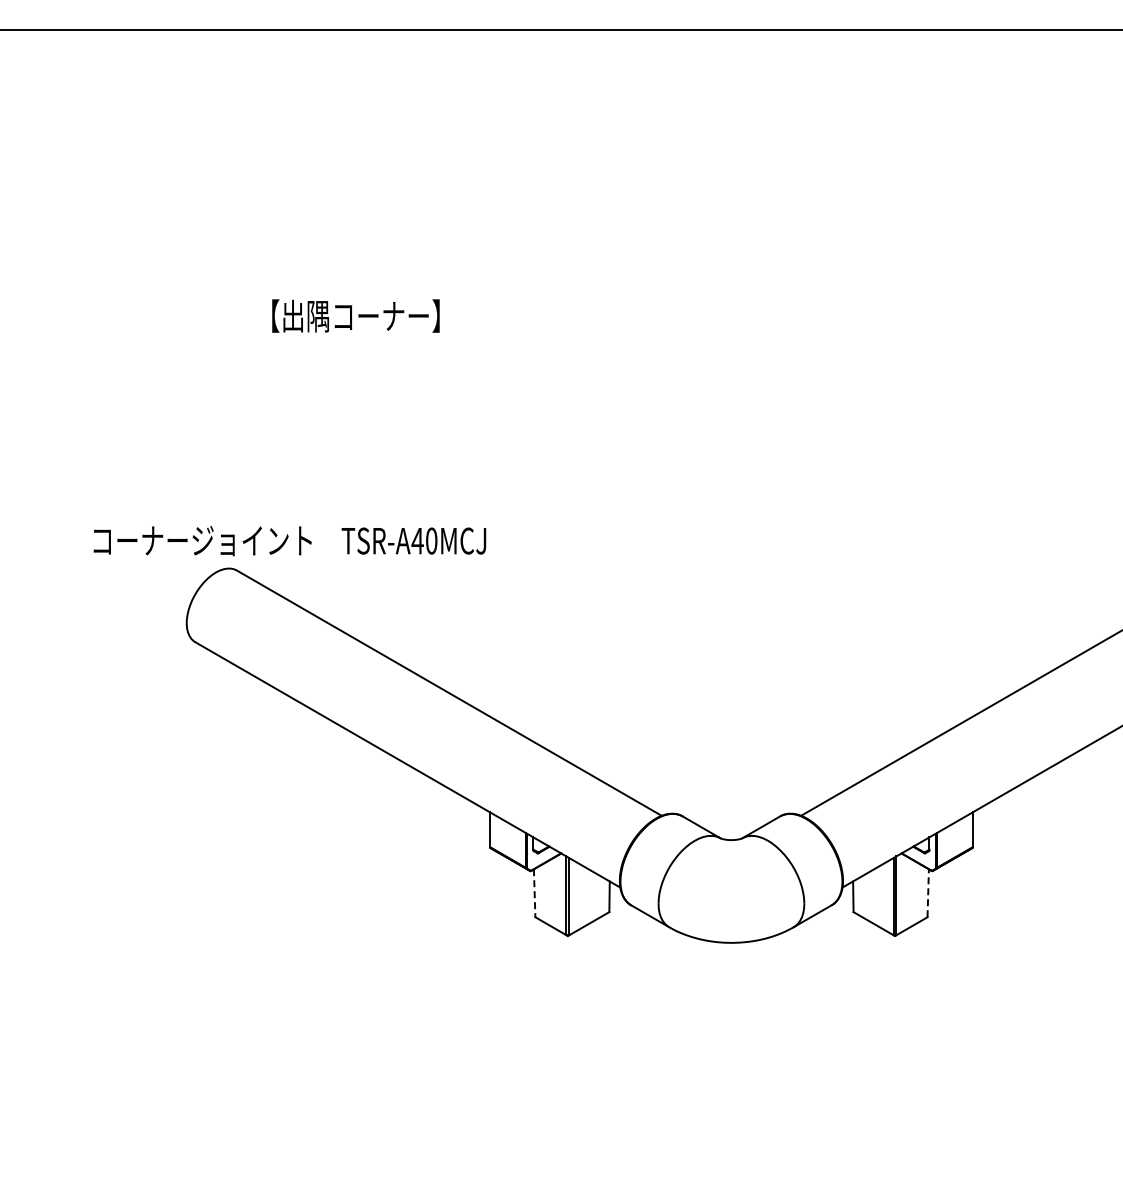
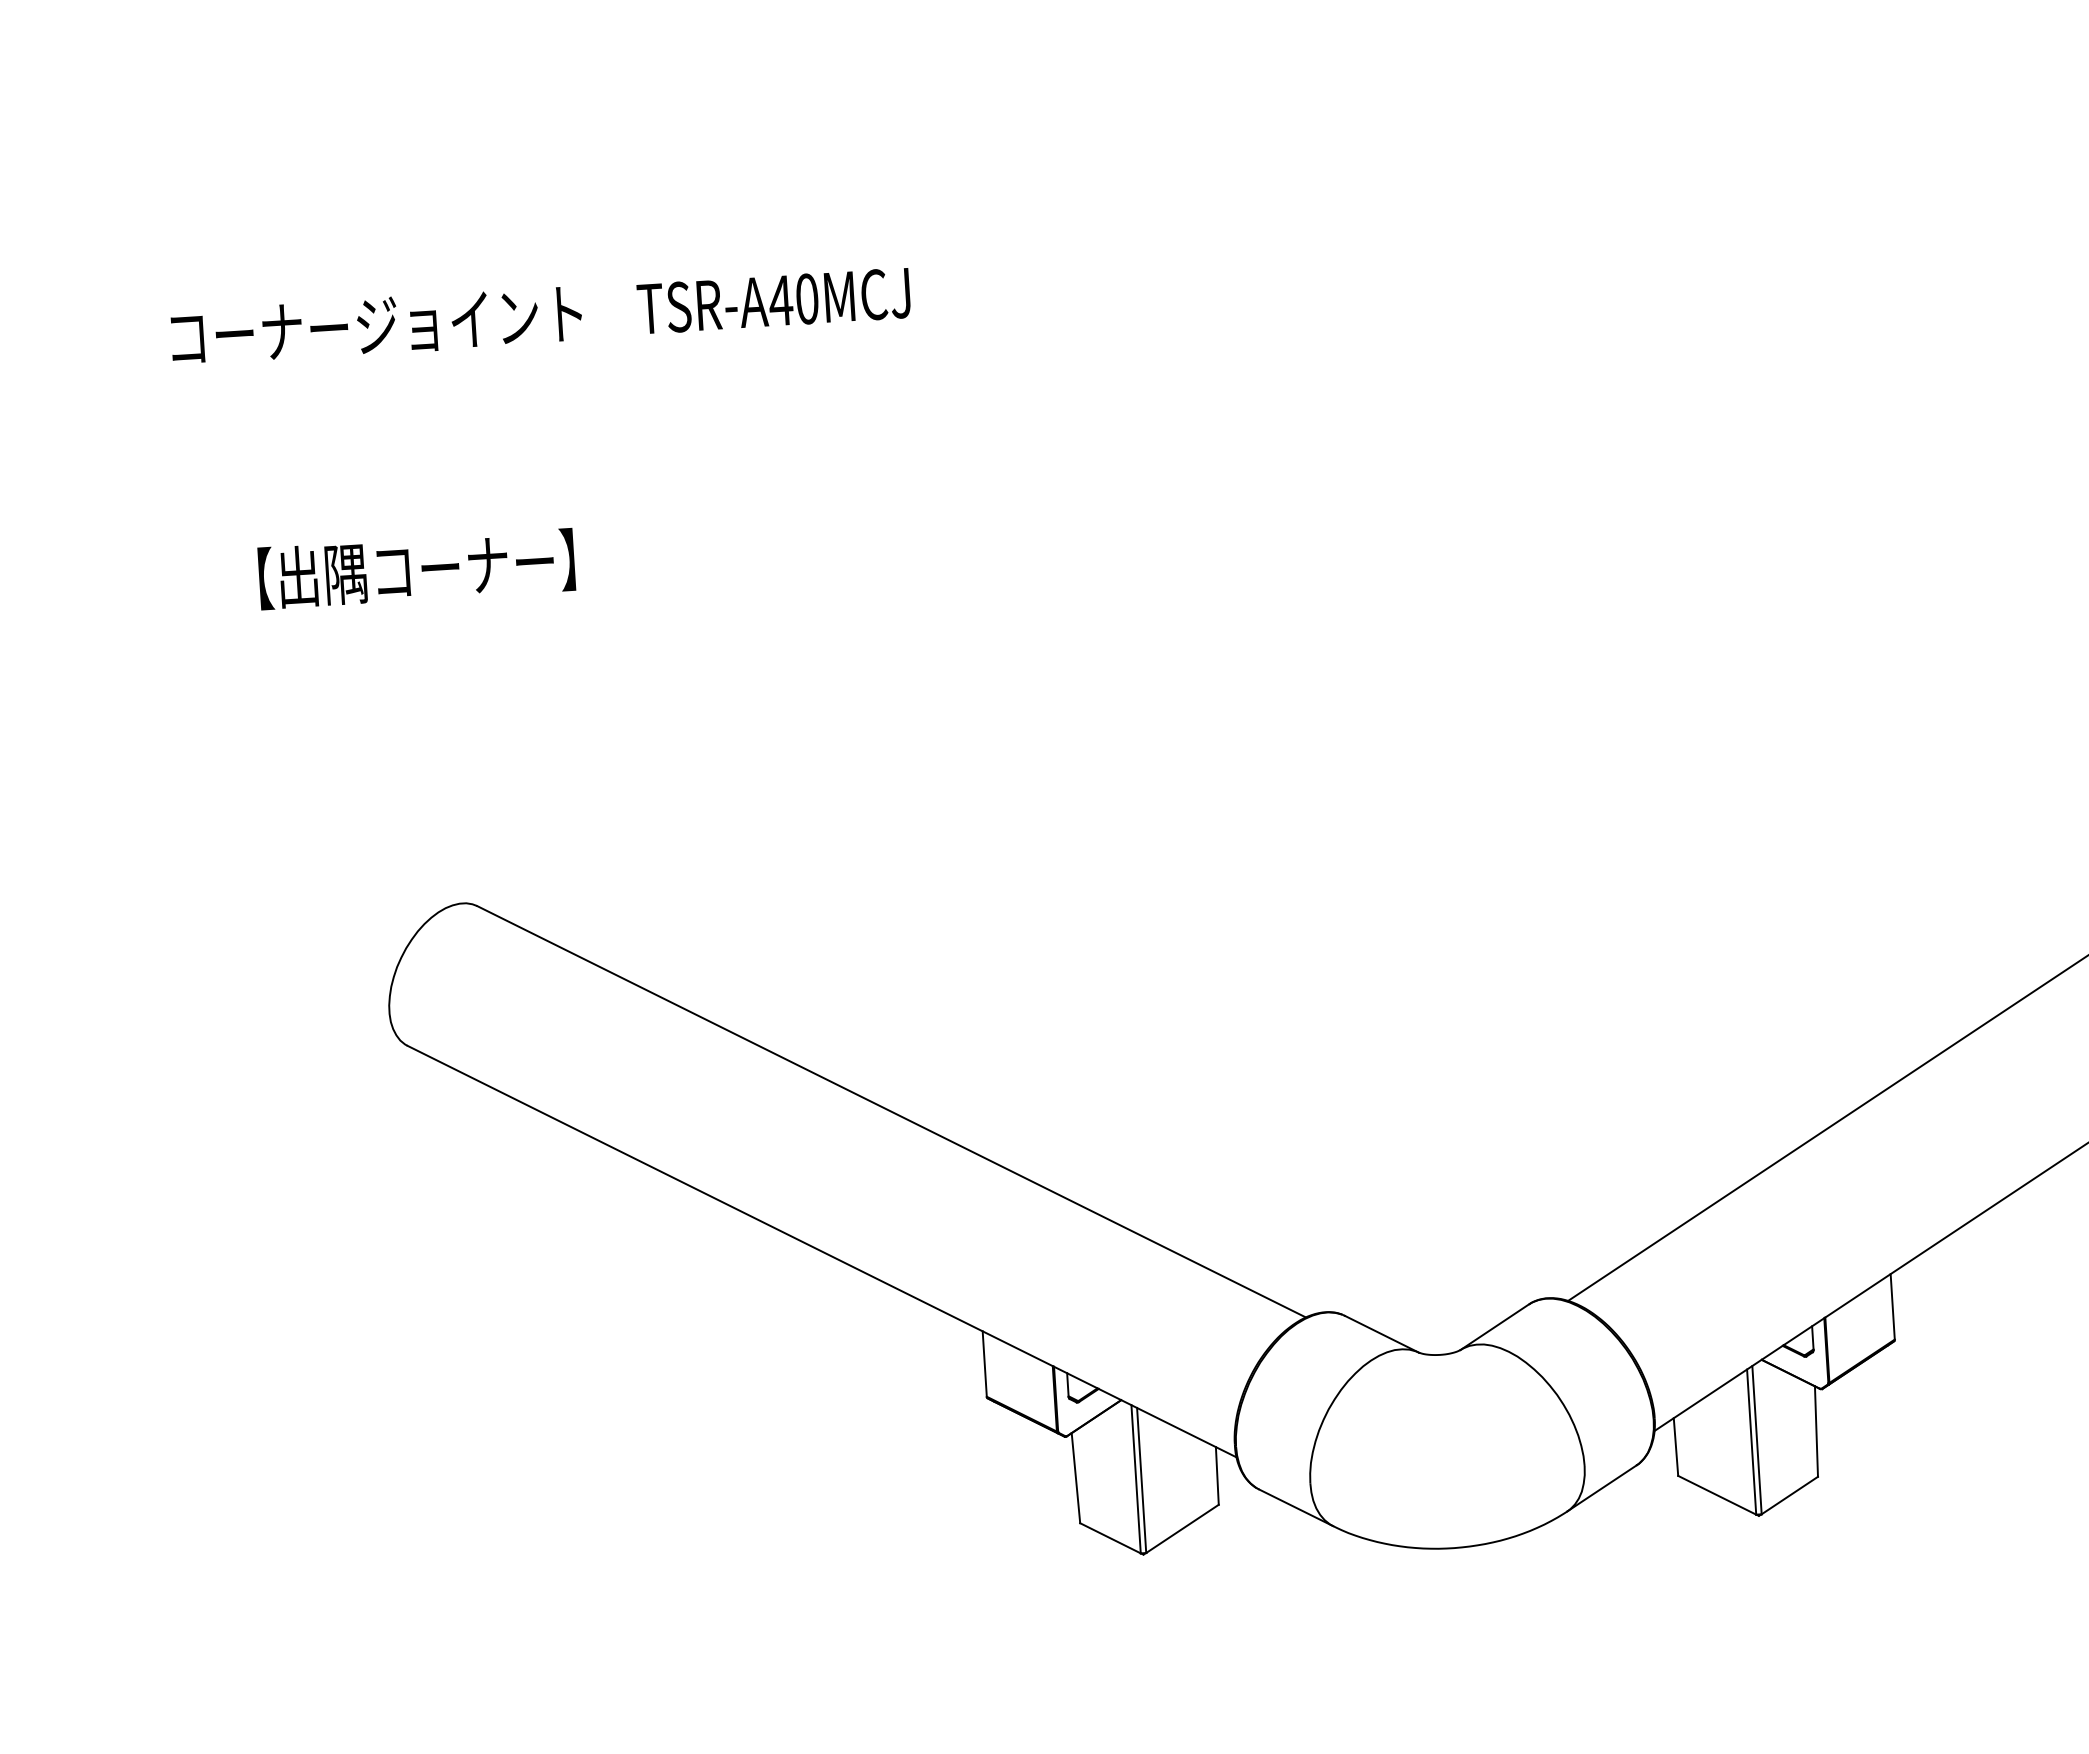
text: (355, 315) -> (415, 568), moved
text: (289, 541) -> (539, 316), moved
line: (928, 892) -> (1816, 1430), dashed -> solid
line: (534, 893) -> (1075, 1478), dashed -> solid

